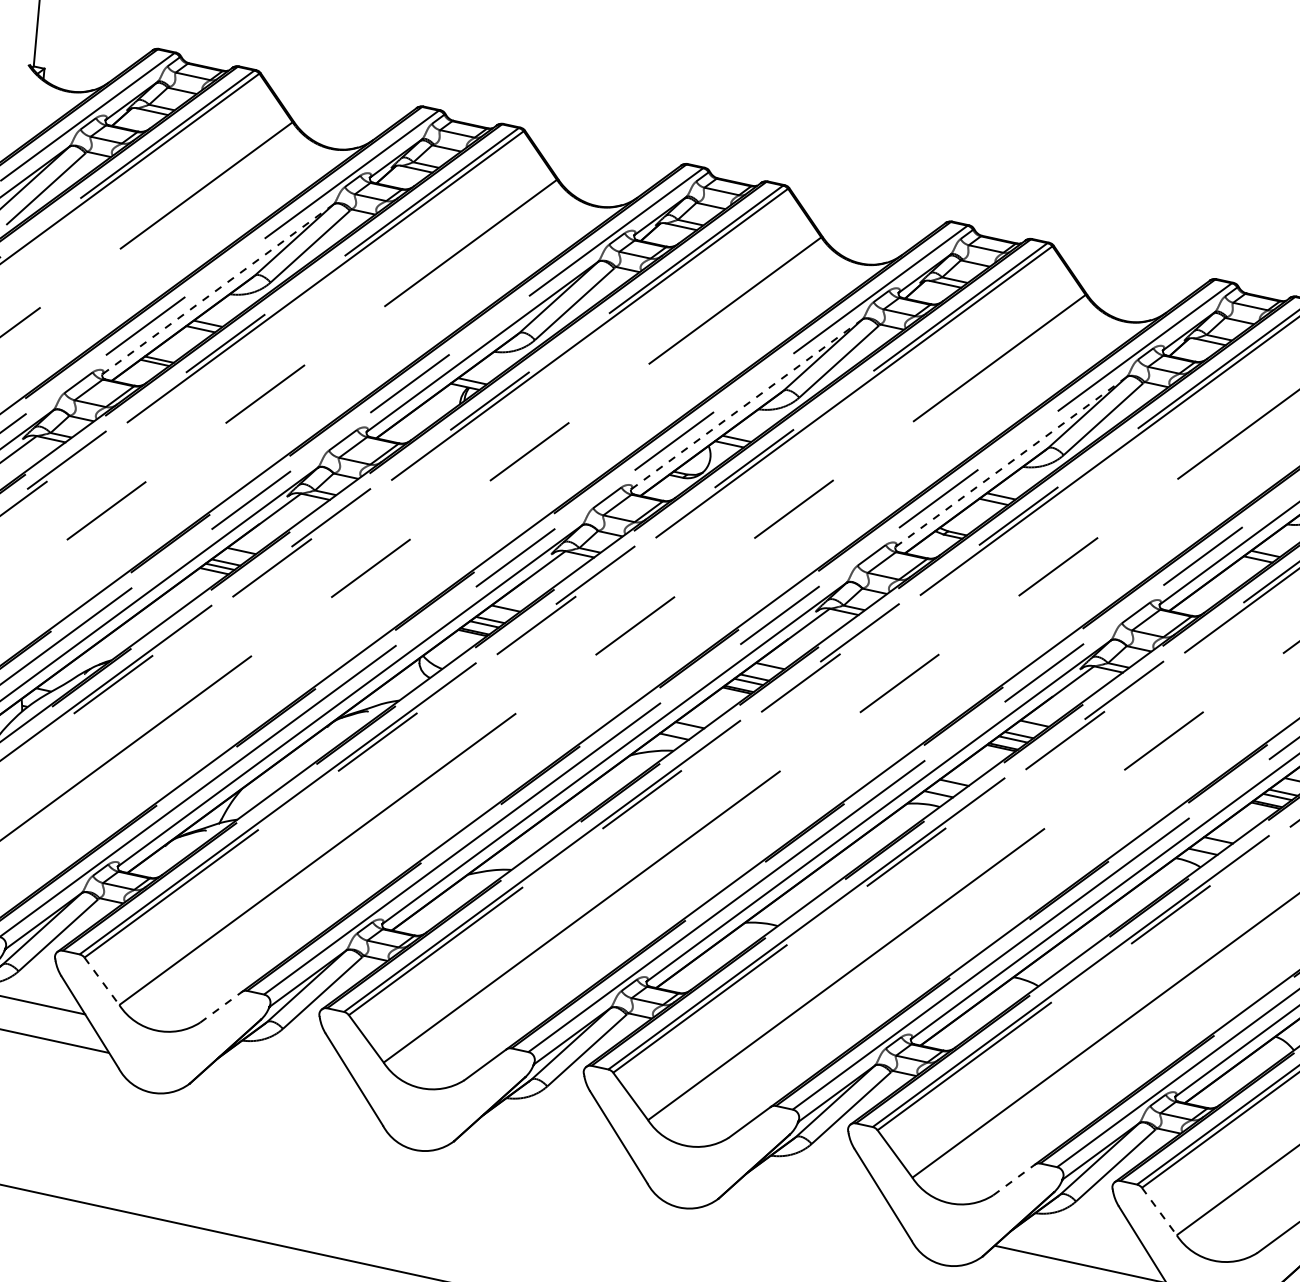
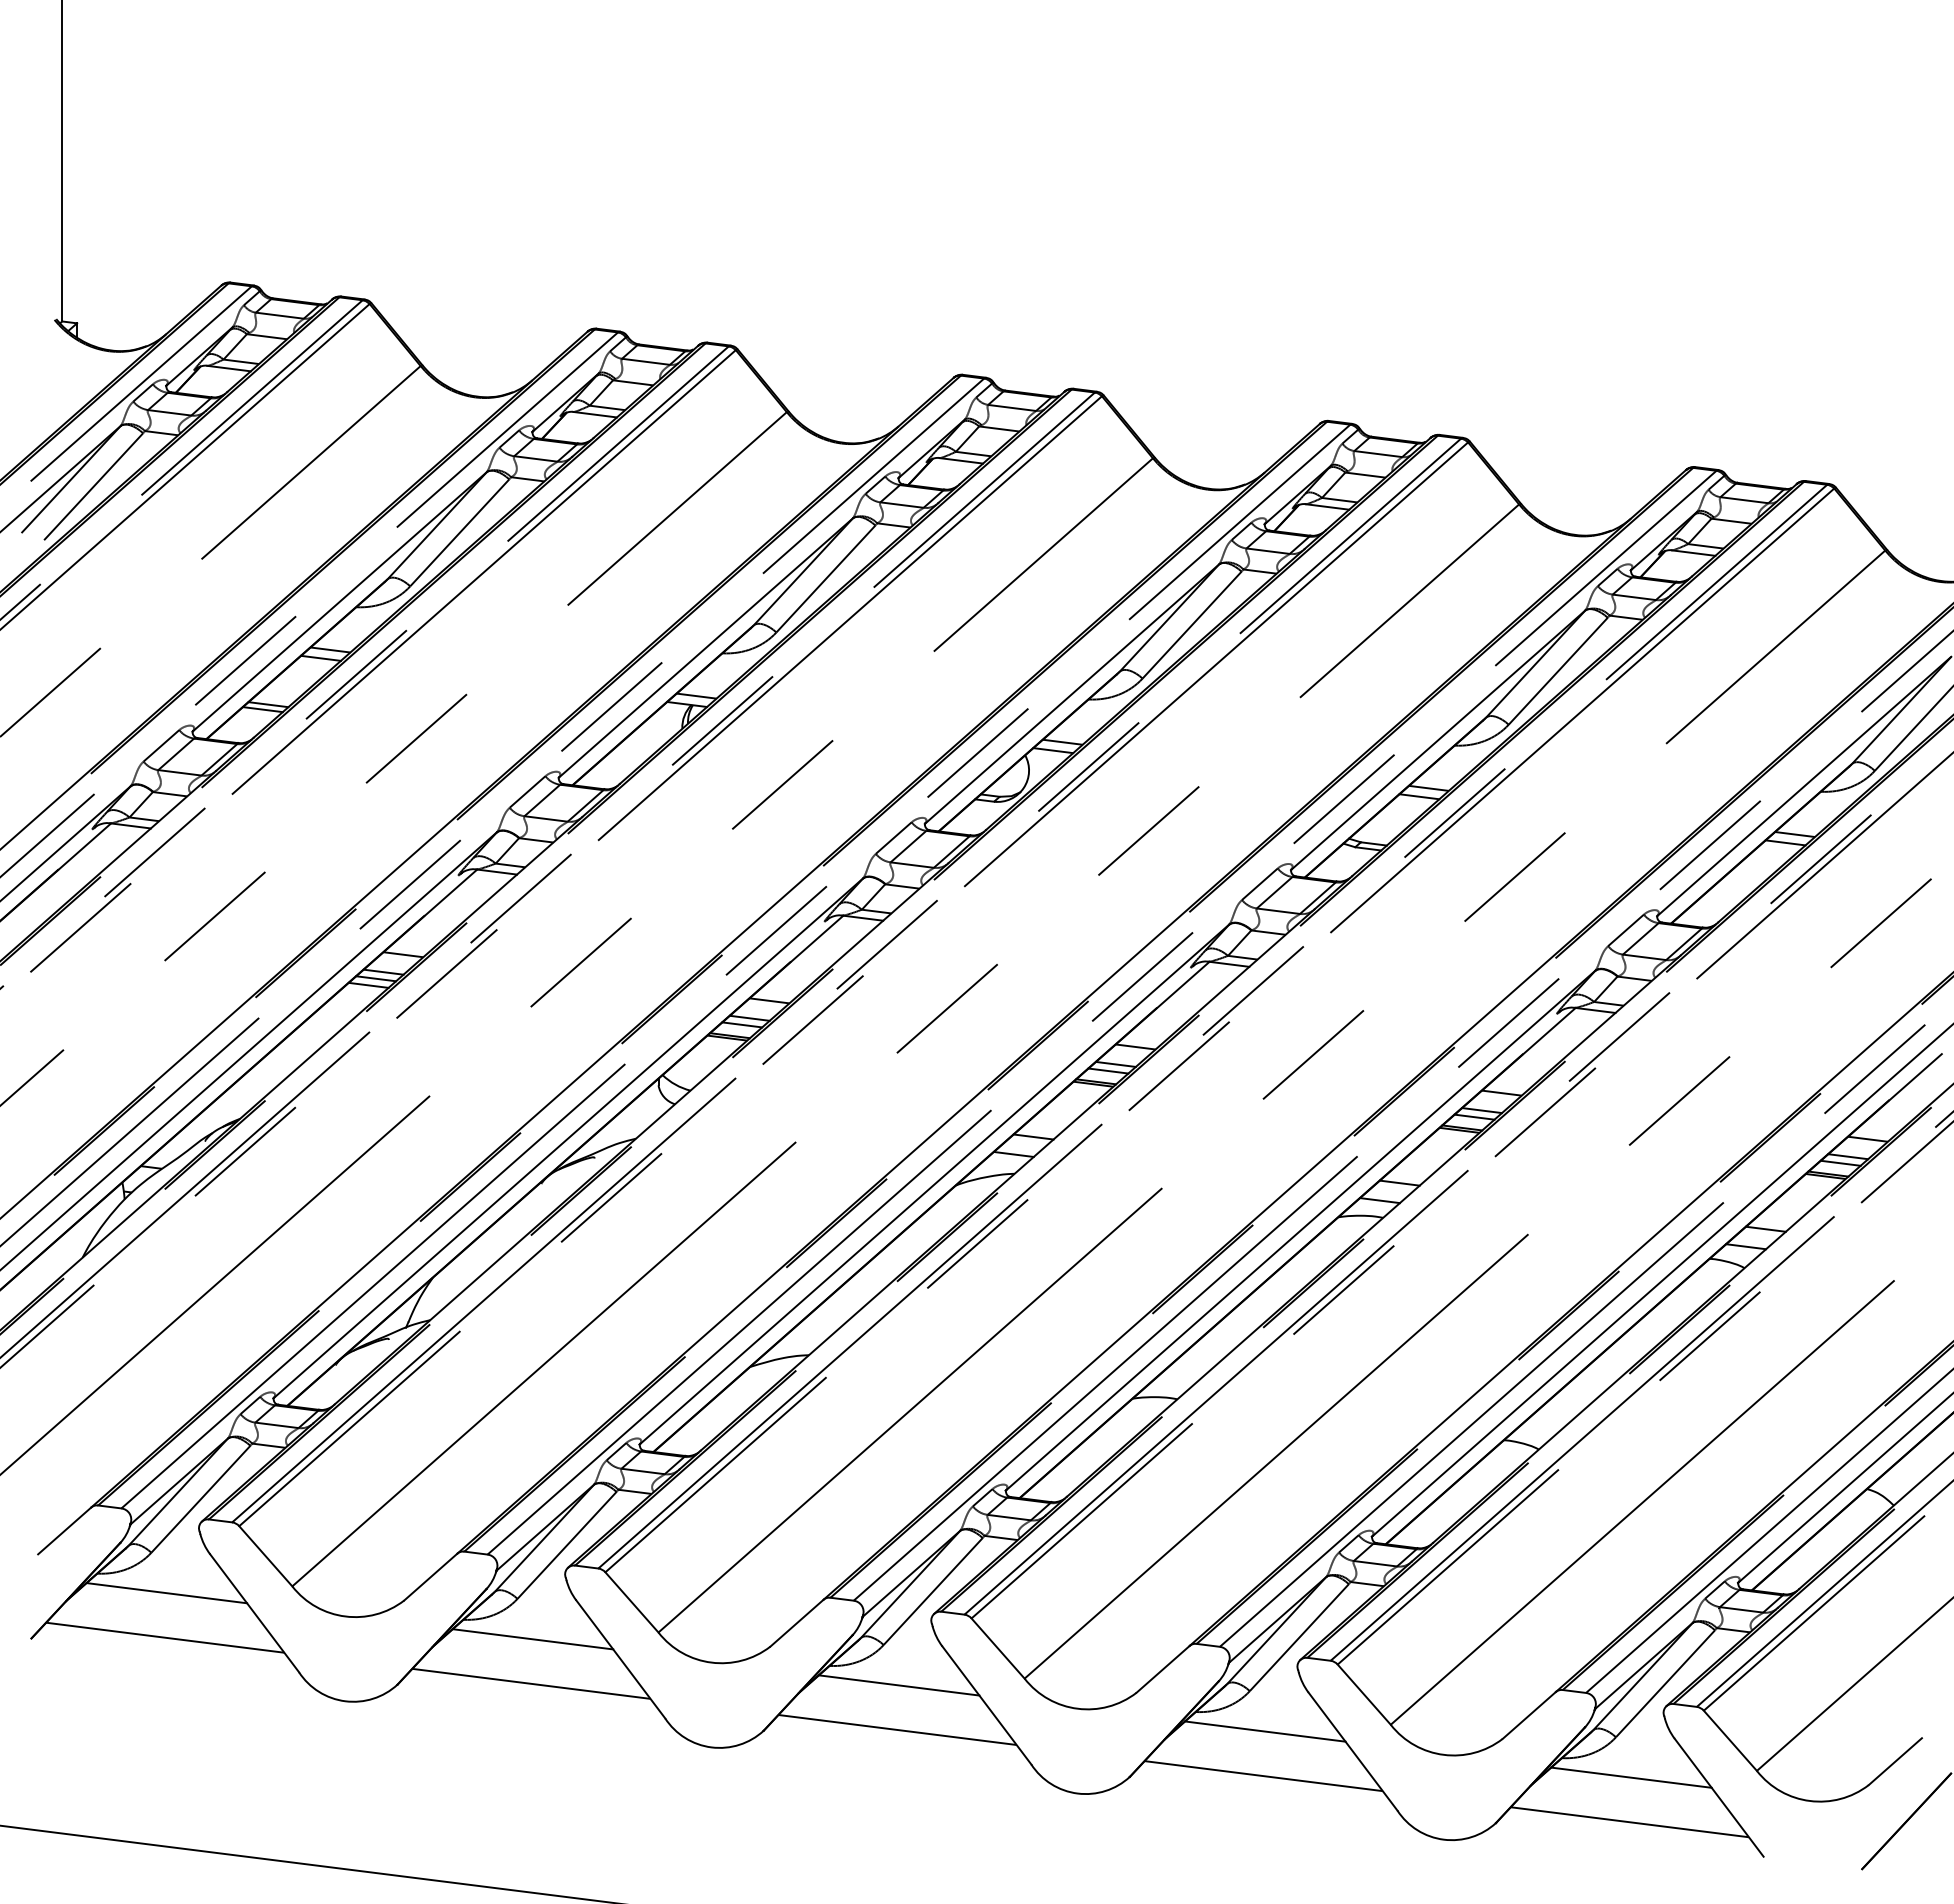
line: (217, 289) -> (339, 602), dashed -> solid
line: (746, 404) -> (1071, 694), dashed -> solid
line: (1010, 462) -> (1437, 740), dashed -> solid
line: (102, 981) -> (266, 1556), dashed -> solid
line: (221, 1006) -> (431, 1576), dashed -> solid
line: (291, 1059) -> (532, 1639), added
line: (287, 1091) -> (531, 1683), added
line: (555, 1116) -> (898, 1685), added
line: (551, 1148) -> (897, 1729), added
line: (820, 1174) -> (1265, 1731), added
line: (1014, 1179) -> (1529, 1715), dashed -> solid
line: (816, 1207) -> (1263, 1776), added
line: (1159, 1212) -> (1730, 1741), dashed -> solid
line: (1084, 1231) -> (1631, 1777), added

